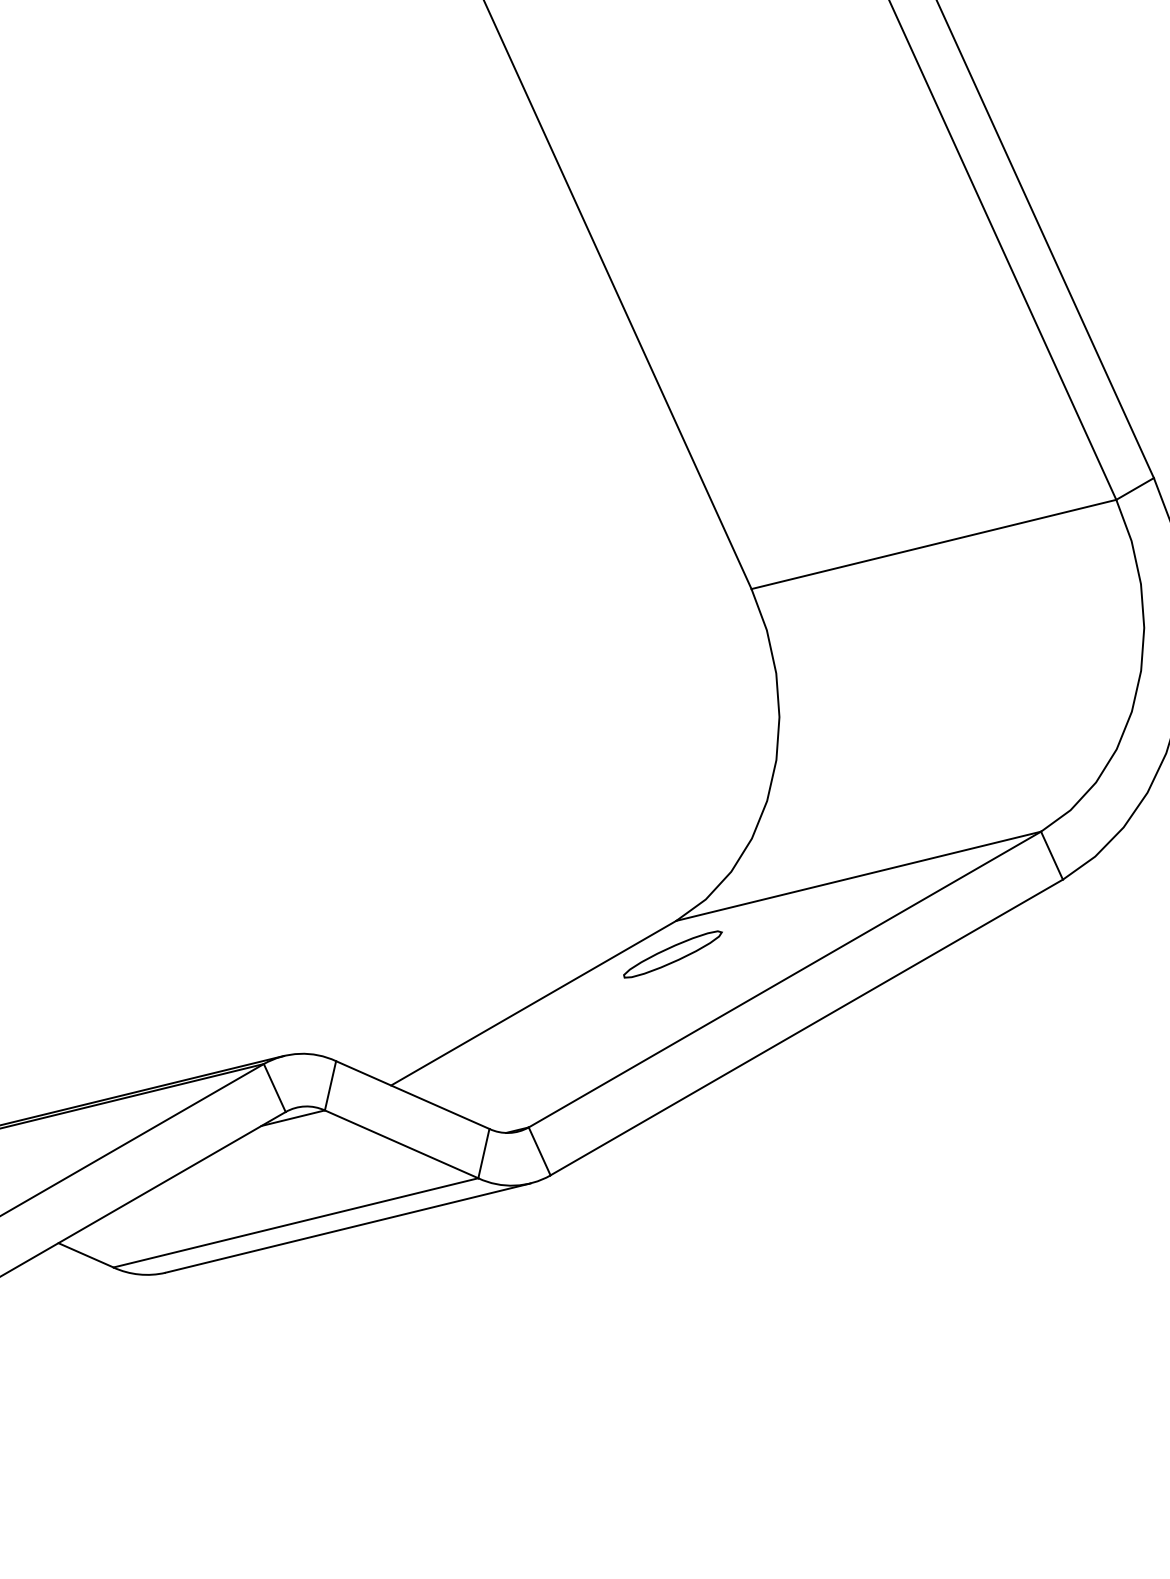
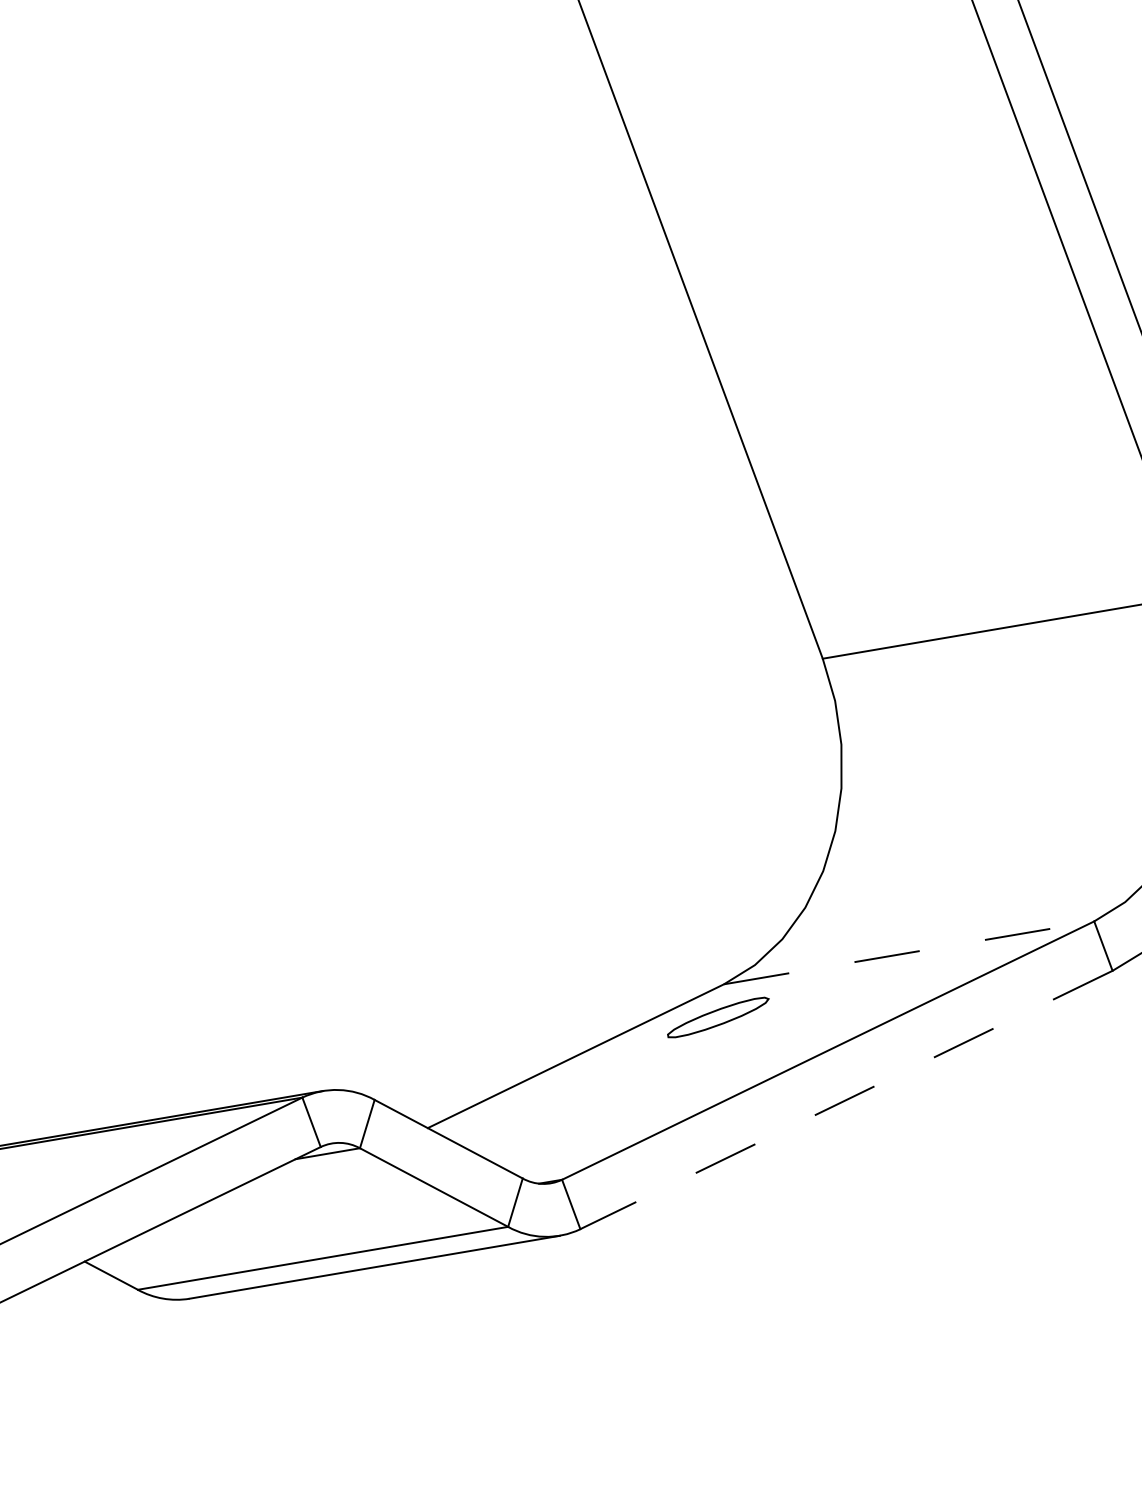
line: (858, 876) -> (908, 953), solid -> dashed
line: (806, 1027) -> (846, 1099), solid -> dashed

